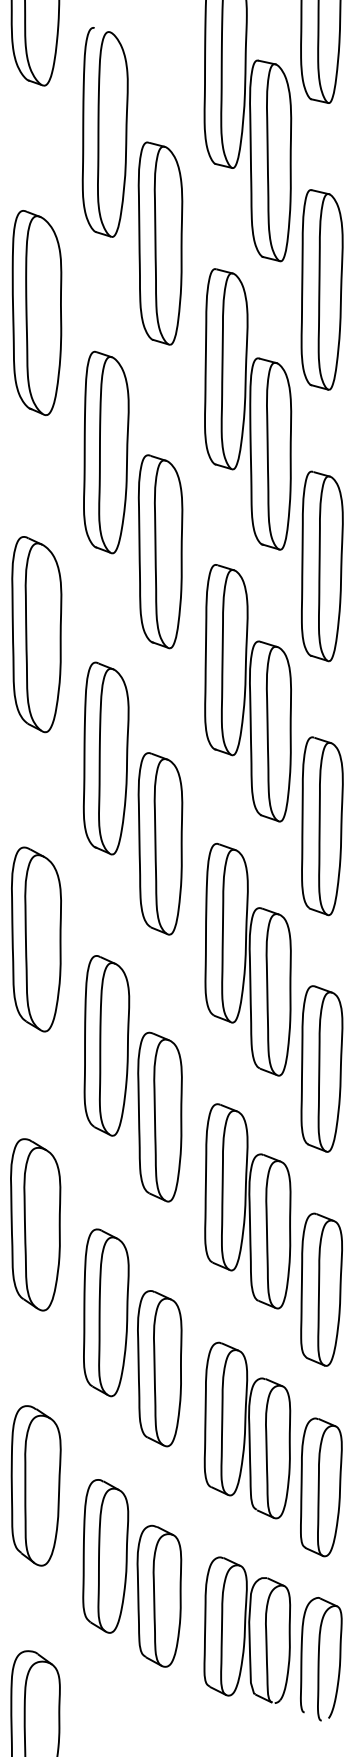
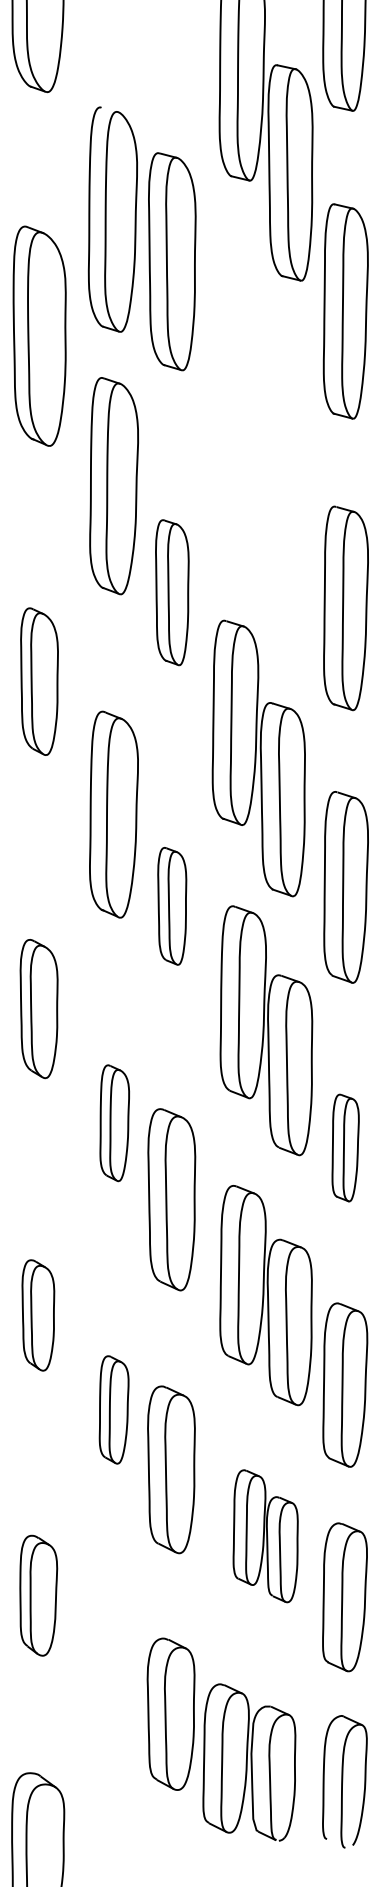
part: (104, 132) -> (112, 219), moved
part: (248, 409) -> (266, 439), removed
part: (160, 551) -> (172, 592), size x0.7
part: (36, 634) -> (39, 681), size x0.7
part: (247, 693) -> (258, 758), moved
part: (160, 843) -> (172, 905), size x0.6
part: (36, 939) -> (39, 1009), size x0.7
part: (106, 1045) -> (114, 1122), size x0.6
part: (321, 1068) -> (345, 1147), size x0.6
part: (35, 1224) -> (38, 1315), size x0.6
part: (106, 1312) -> (114, 1409), size x0.6
part: (247, 1430) -> (265, 1536), size x0.7
part: (35, 1485) -> (38, 1595), size x0.7
part: (105, 1556) -> (113, 1671), removed
part: (247, 1629) -> (249, 1761), moved

